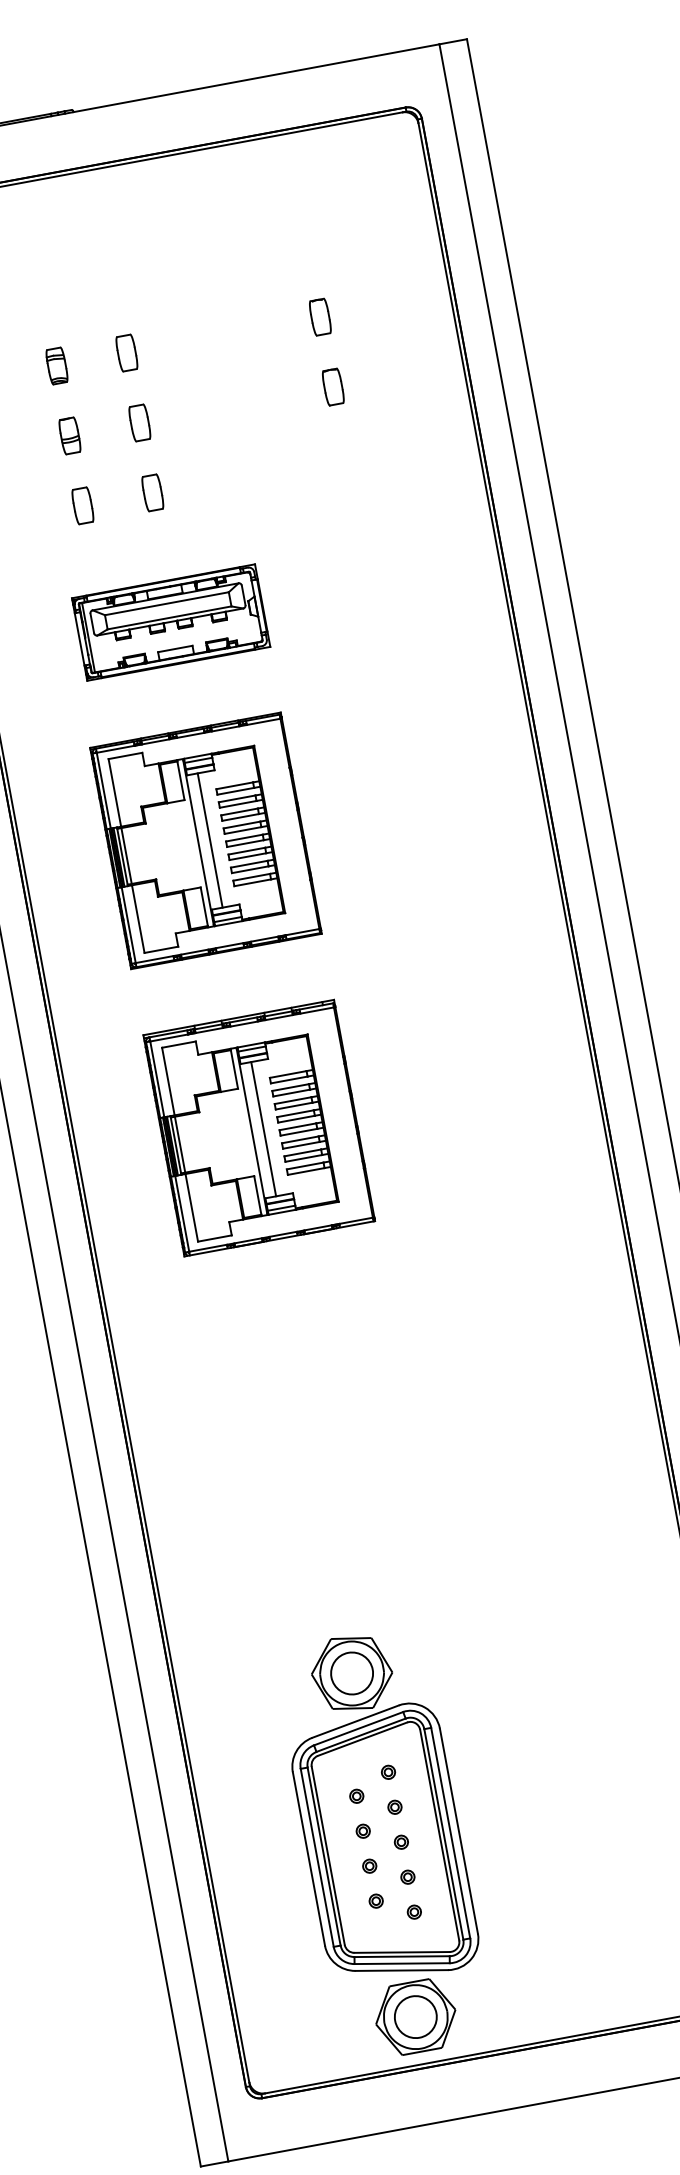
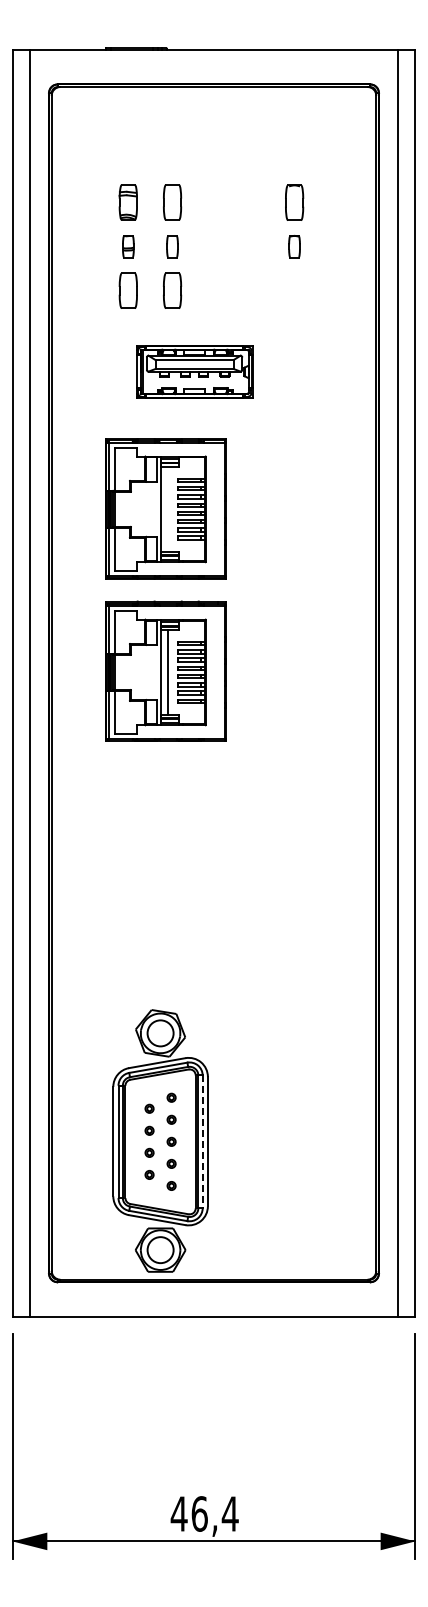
part: (320, 316) -> (294, 202), size x1.6
part: (126, 352) -> (172, 202), size x1.6
part: (57, 365) -> (128, 202), size x1.6
part: (152, 492) -> (172, 290), size x1.6
part: (82, 505) -> (128, 290), size x1.6
part: (170, 621) -> (194, 371), moved
line: (210, 840) -> (168, 509), removed
part: (258, 1126) -> (165, 670), moved
line: (450, 1834) -> (202, 1142), solid -> dashed

